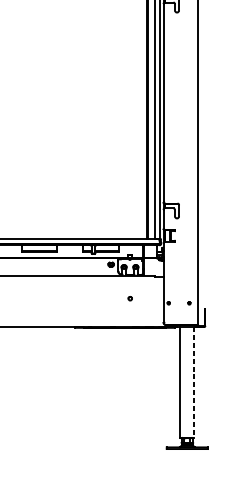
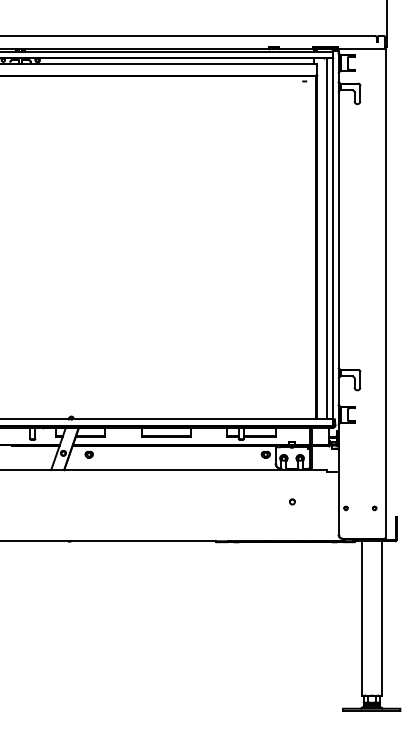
line: (194, 382) -> (381, 618), dashed -> solid

